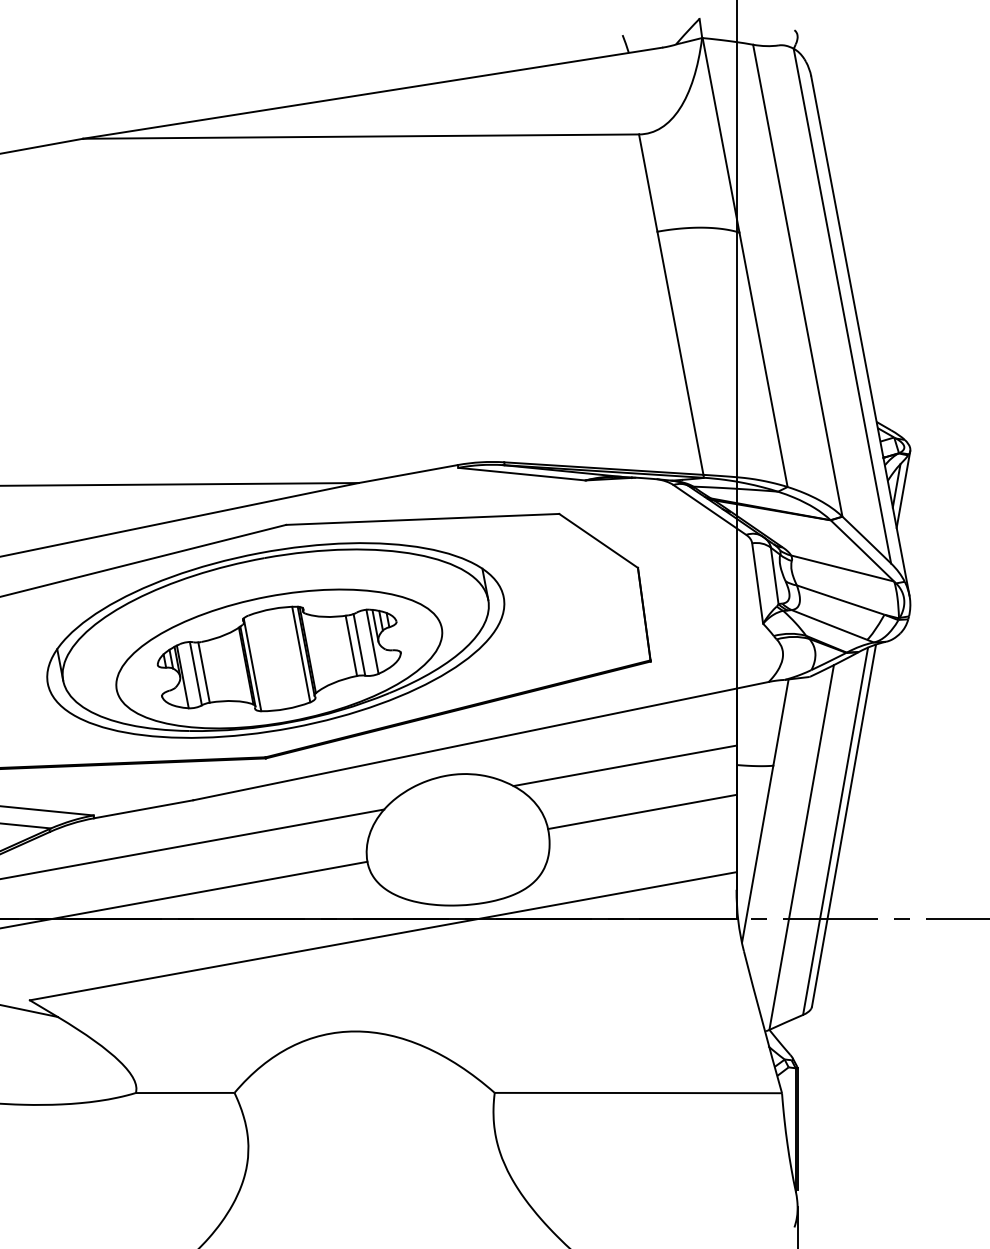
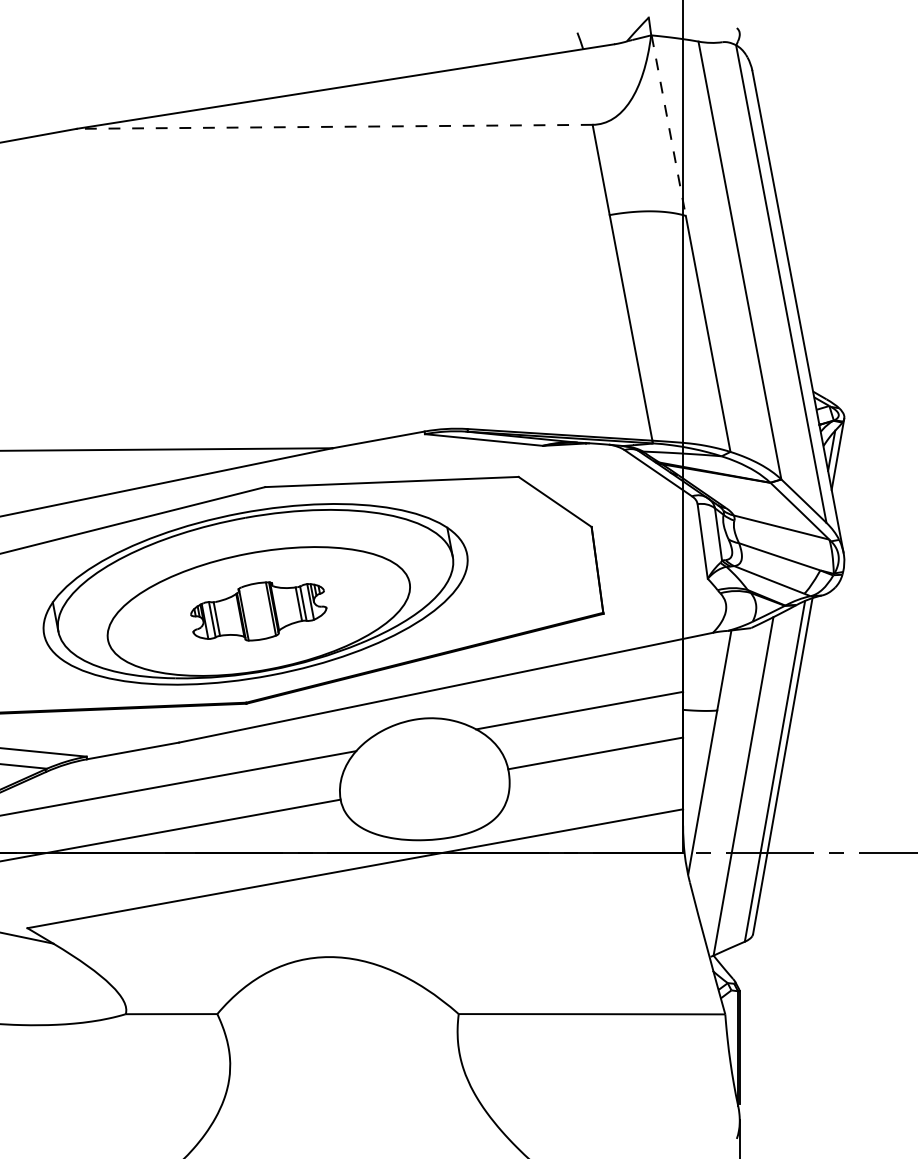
line: (721, 135) -> (669, 125), solid -> dashed
line: (360, 136) -> (334, 126), solid -> dashed
part: (278, 658) -> (258, 611), size x0.6

